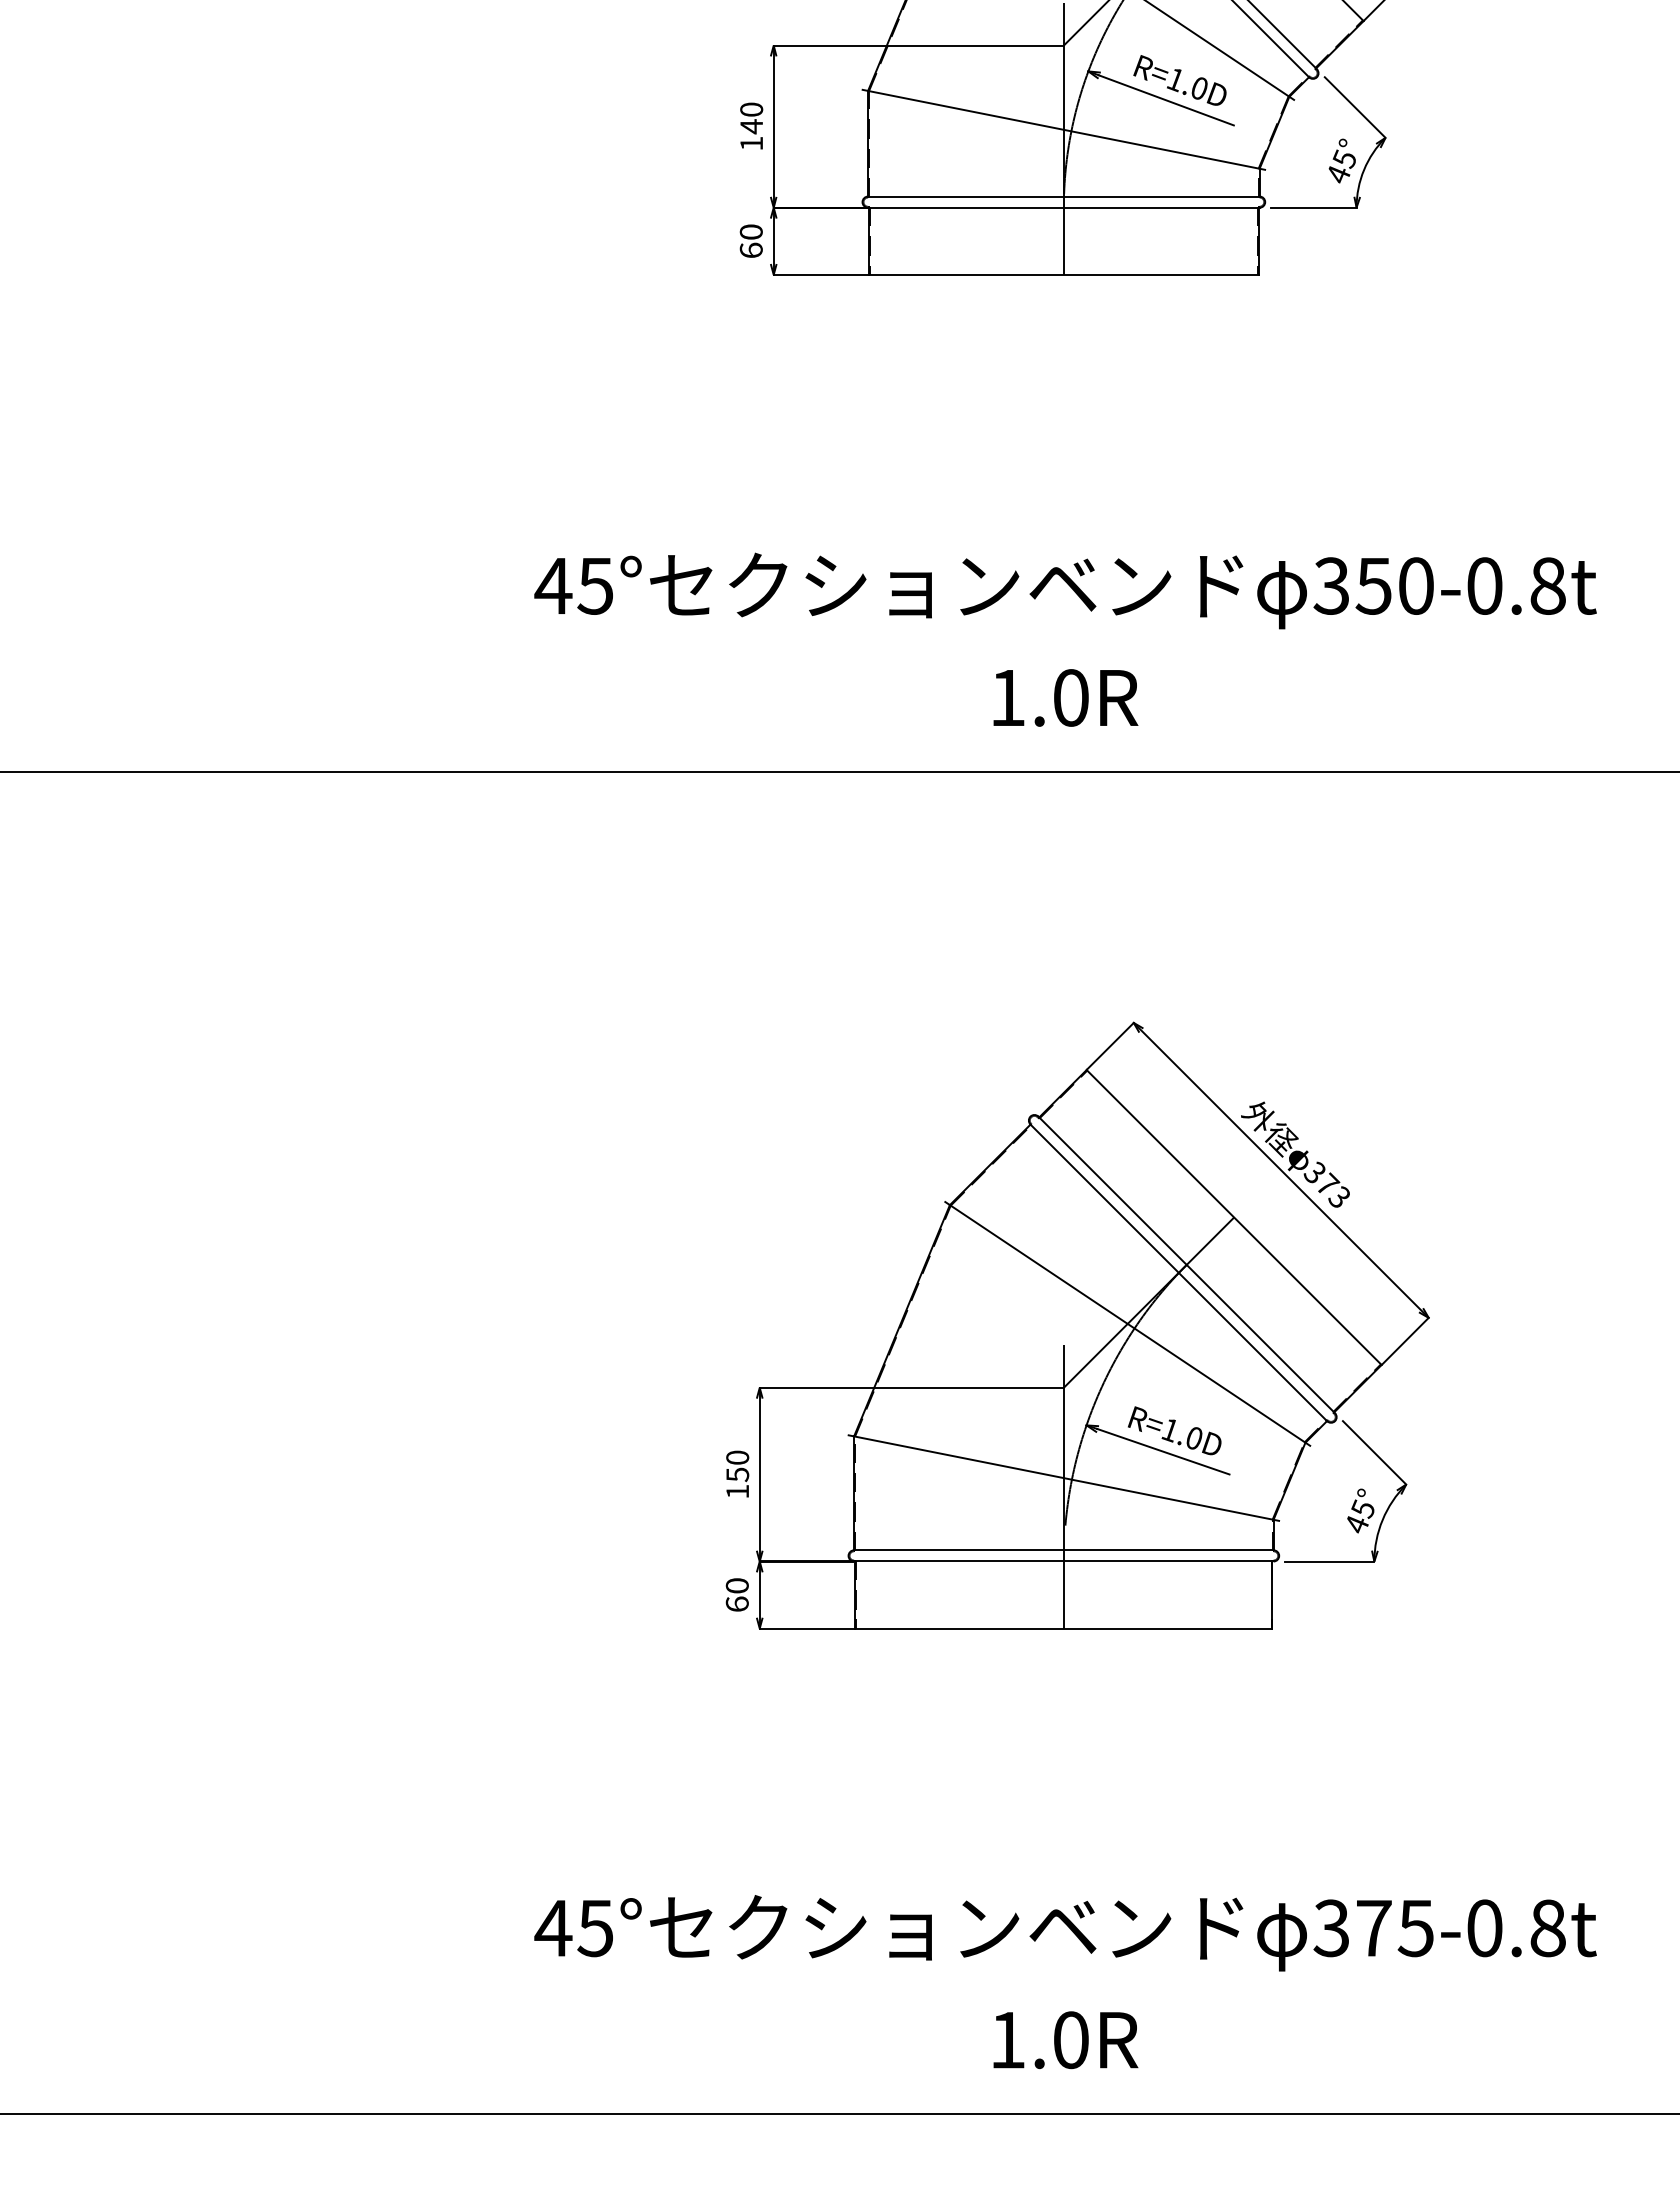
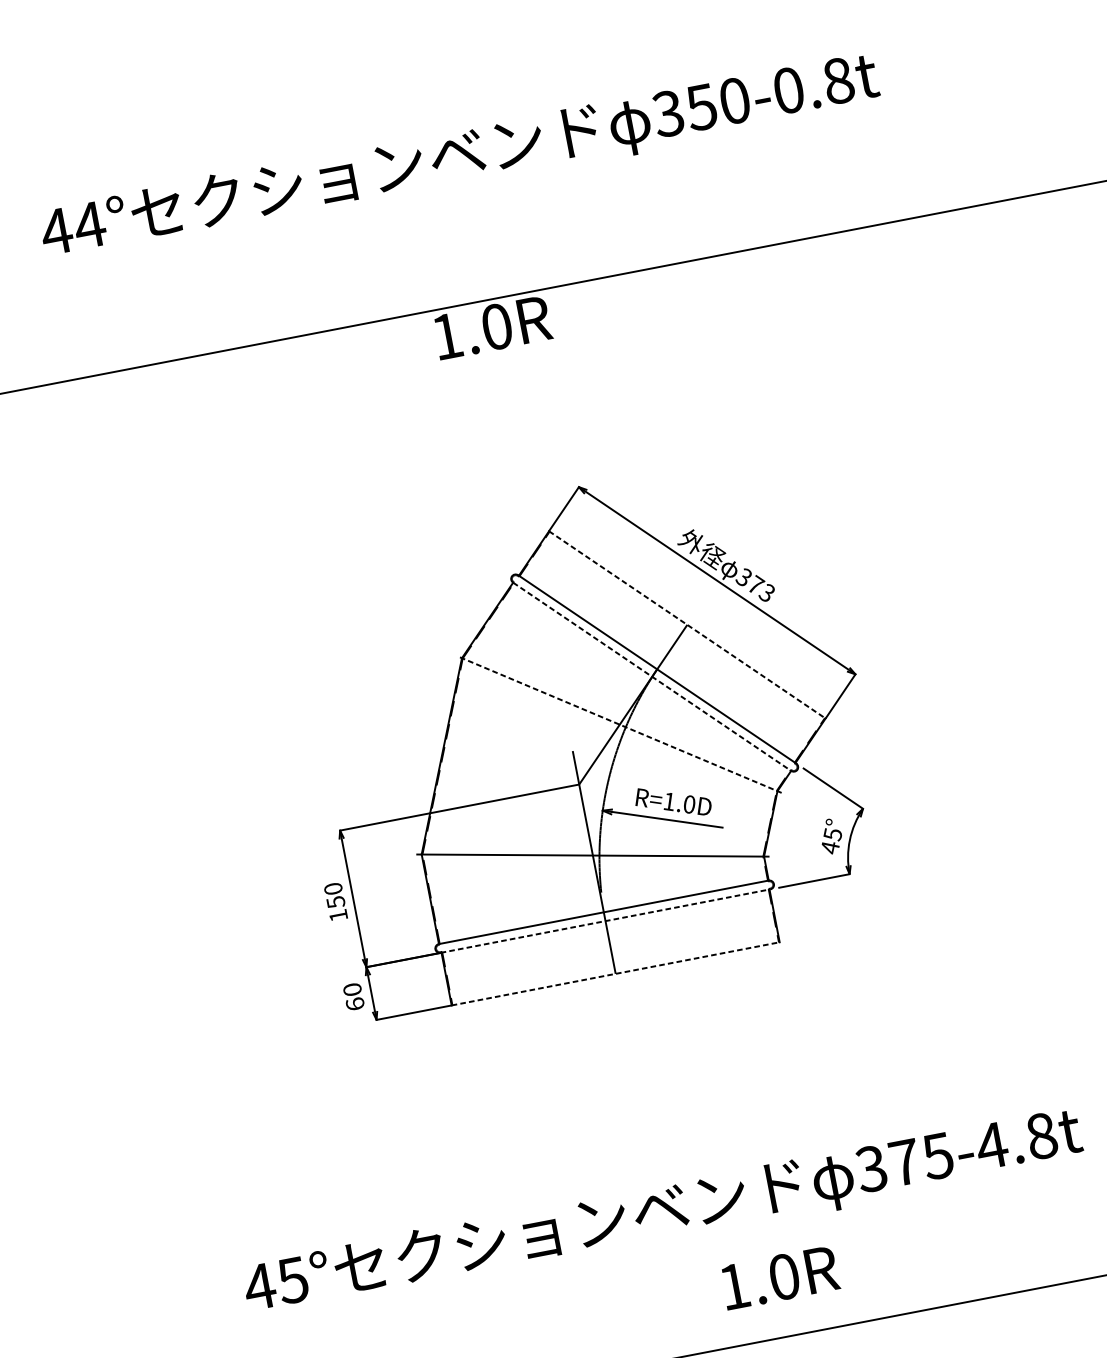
text: (595, 586) -> (89, 225), 45° -> 44°
text: (1065, 697) -> (492, 327), moved
line: (1234, 1217) -> (687, 624), solid -> dashed
line: (1178, 1272) -> (651, 676), solid -> dashed
line: (1127, 1323) -> (619, 724), solid -> dashed
line: (1063, 1561) -> (605, 921), solid -> dashed
line: (1063, 1628) -> (615, 973), solid -> dashed
text: (1484, 1928) -> (991, 1145), 375-0.8t -> 375-4.8t
text: (1065, 2040) -> (779, 1278), moved

